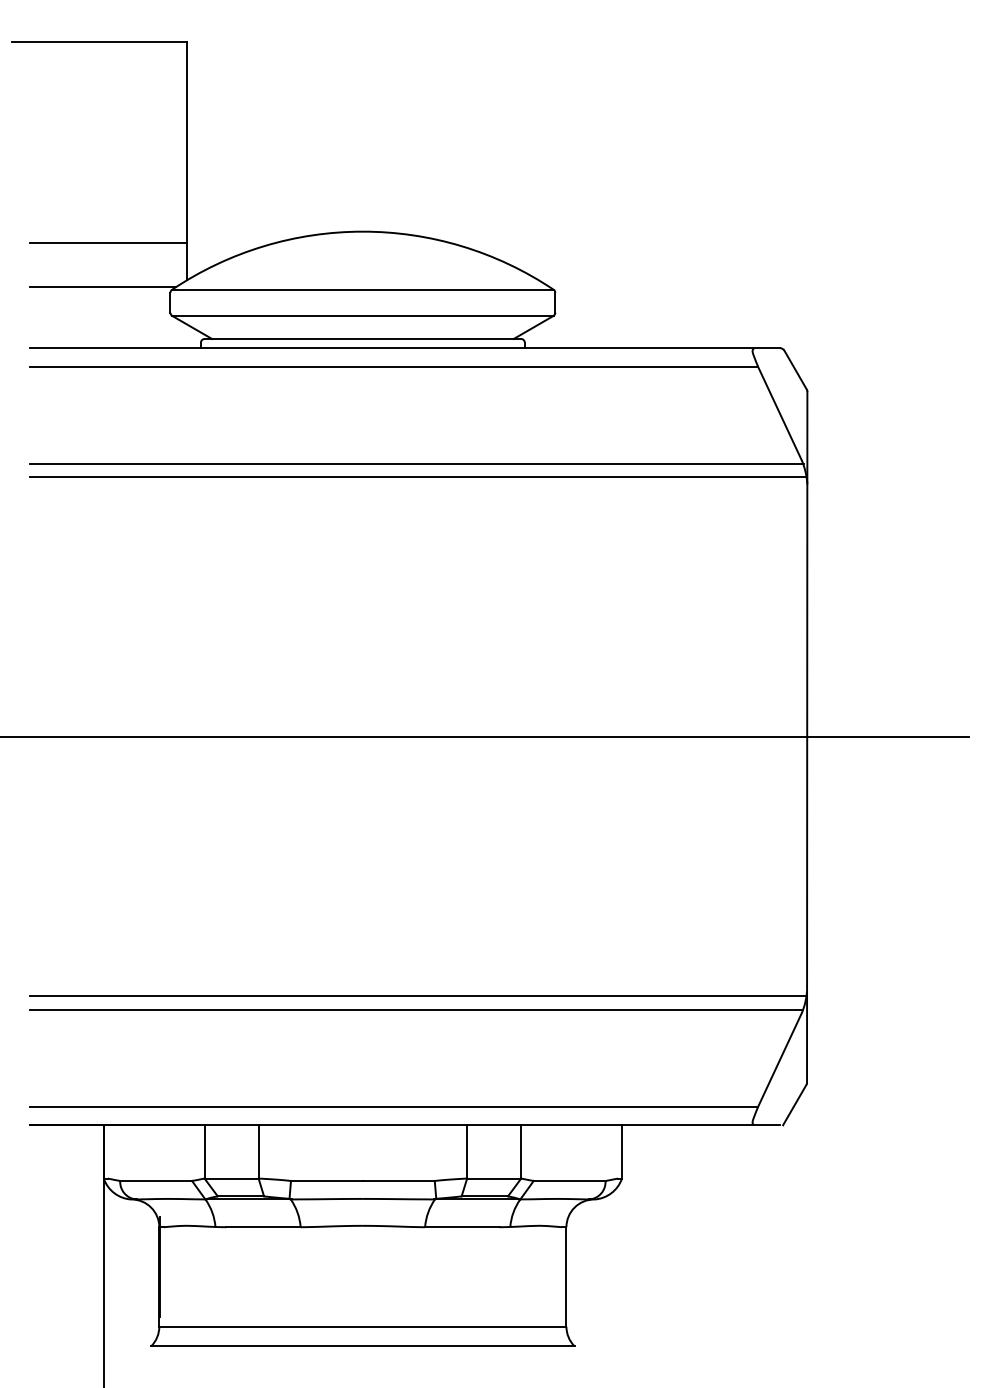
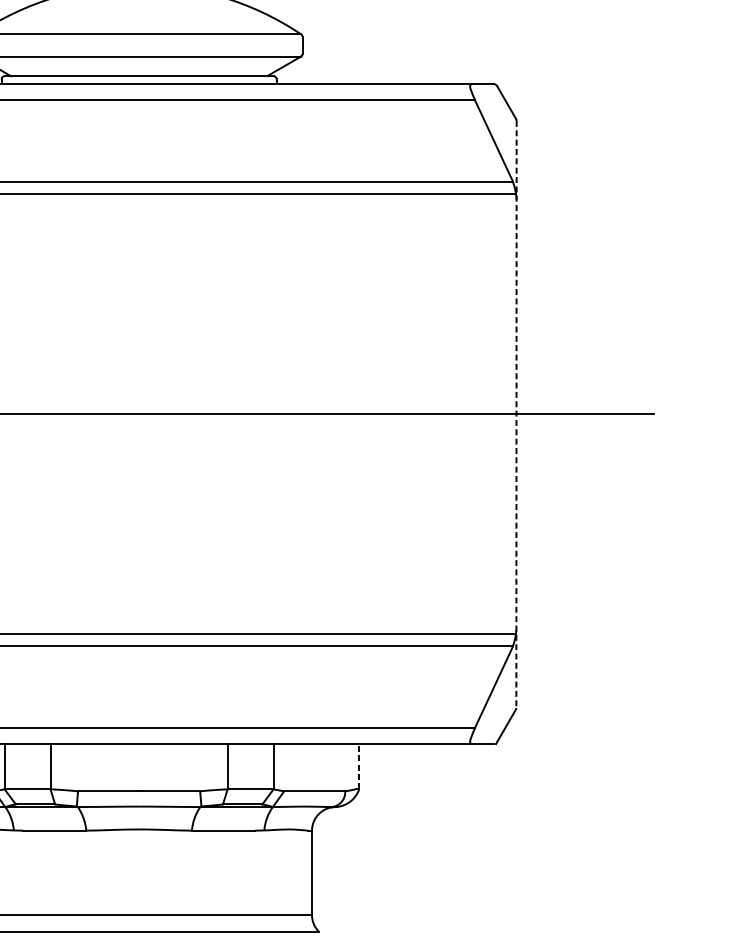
line: (807, 737) -> (516, 414), solid -> dashed
line: (621, 1152) -> (358, 767), solid -> dashed

